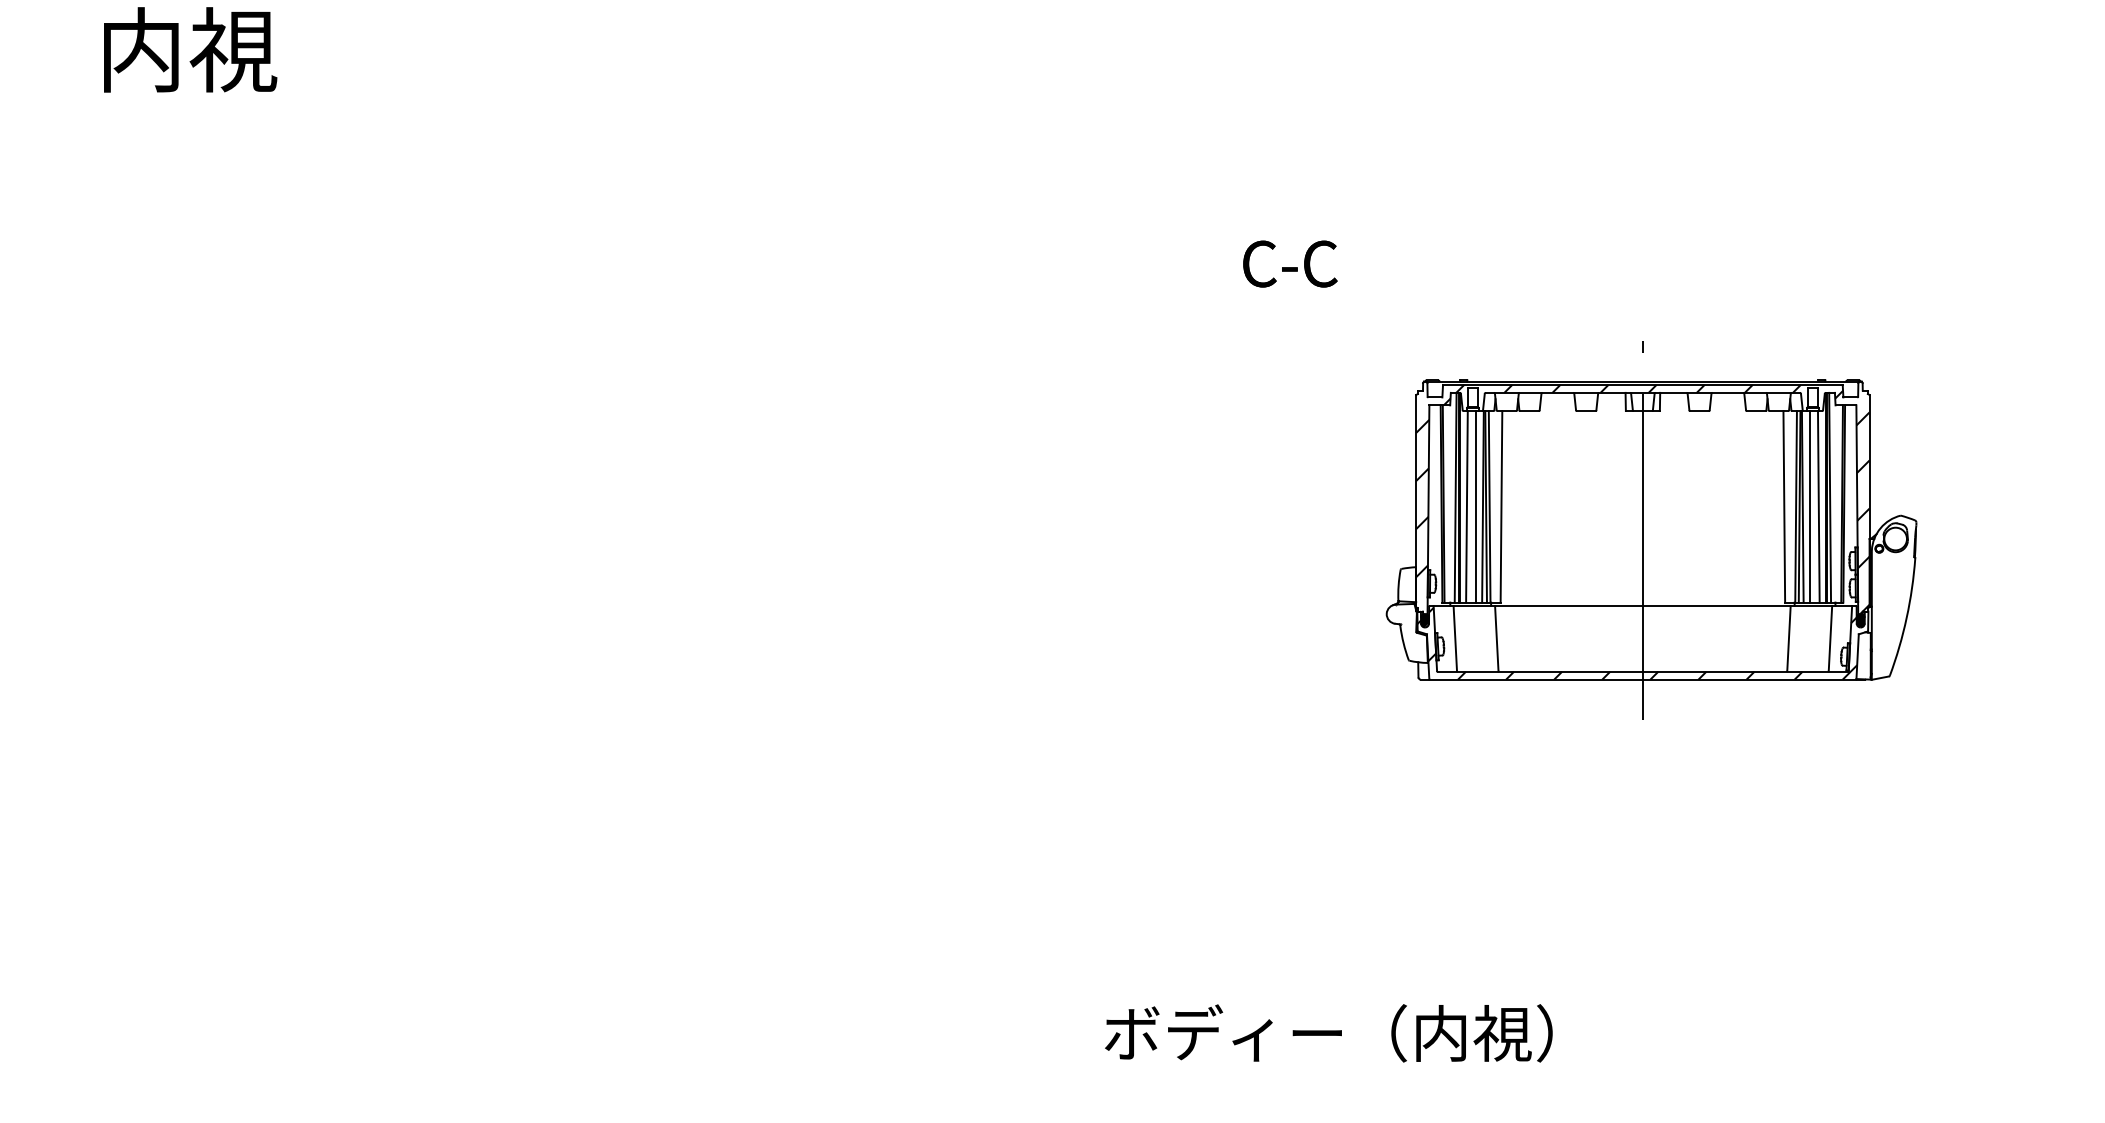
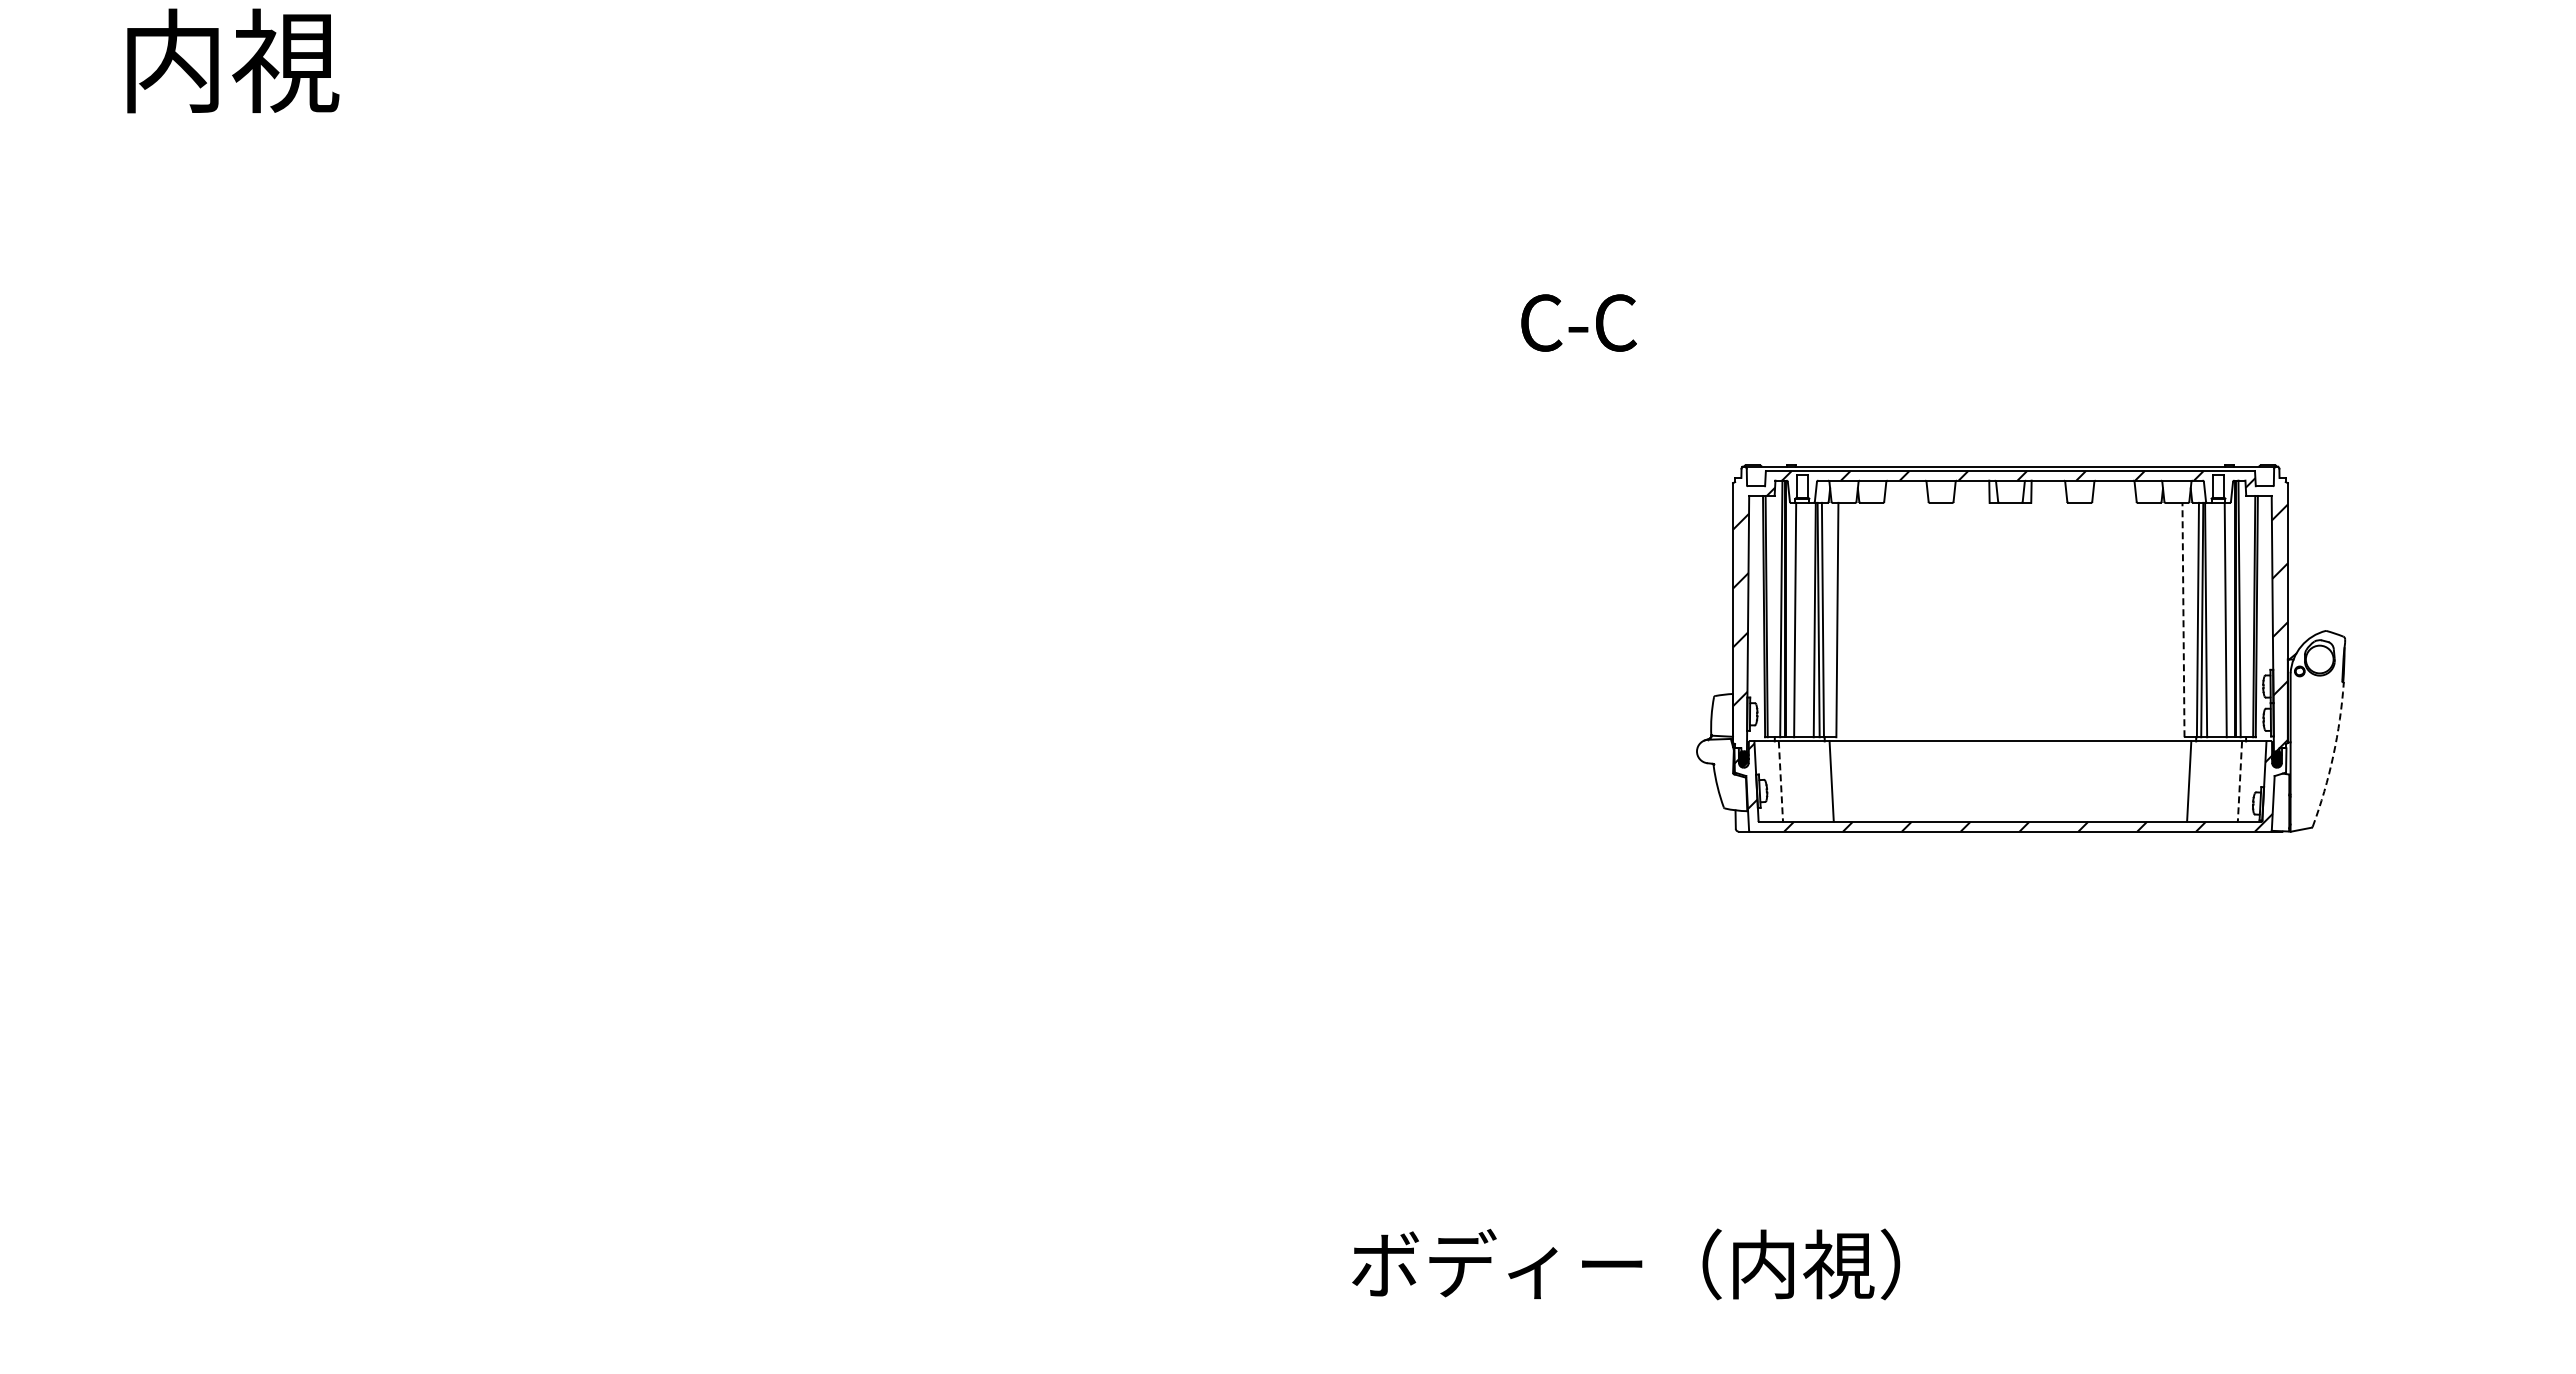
line: (1475, 506) -> (1805, 619), removed
line: (1784, 506) -> (2183, 619), solid -> dashed
line: (1809, 506) -> (2214, 619), removed
line: (1642, 530) -> (2010, 648), removed
arc: (1906, 617) -> (2333, 755), solid -> dashed
line: (1454, 638) -> (1780, 781), solid -> dashed
line: (1830, 638) -> (2239, 781), solid -> dashed

